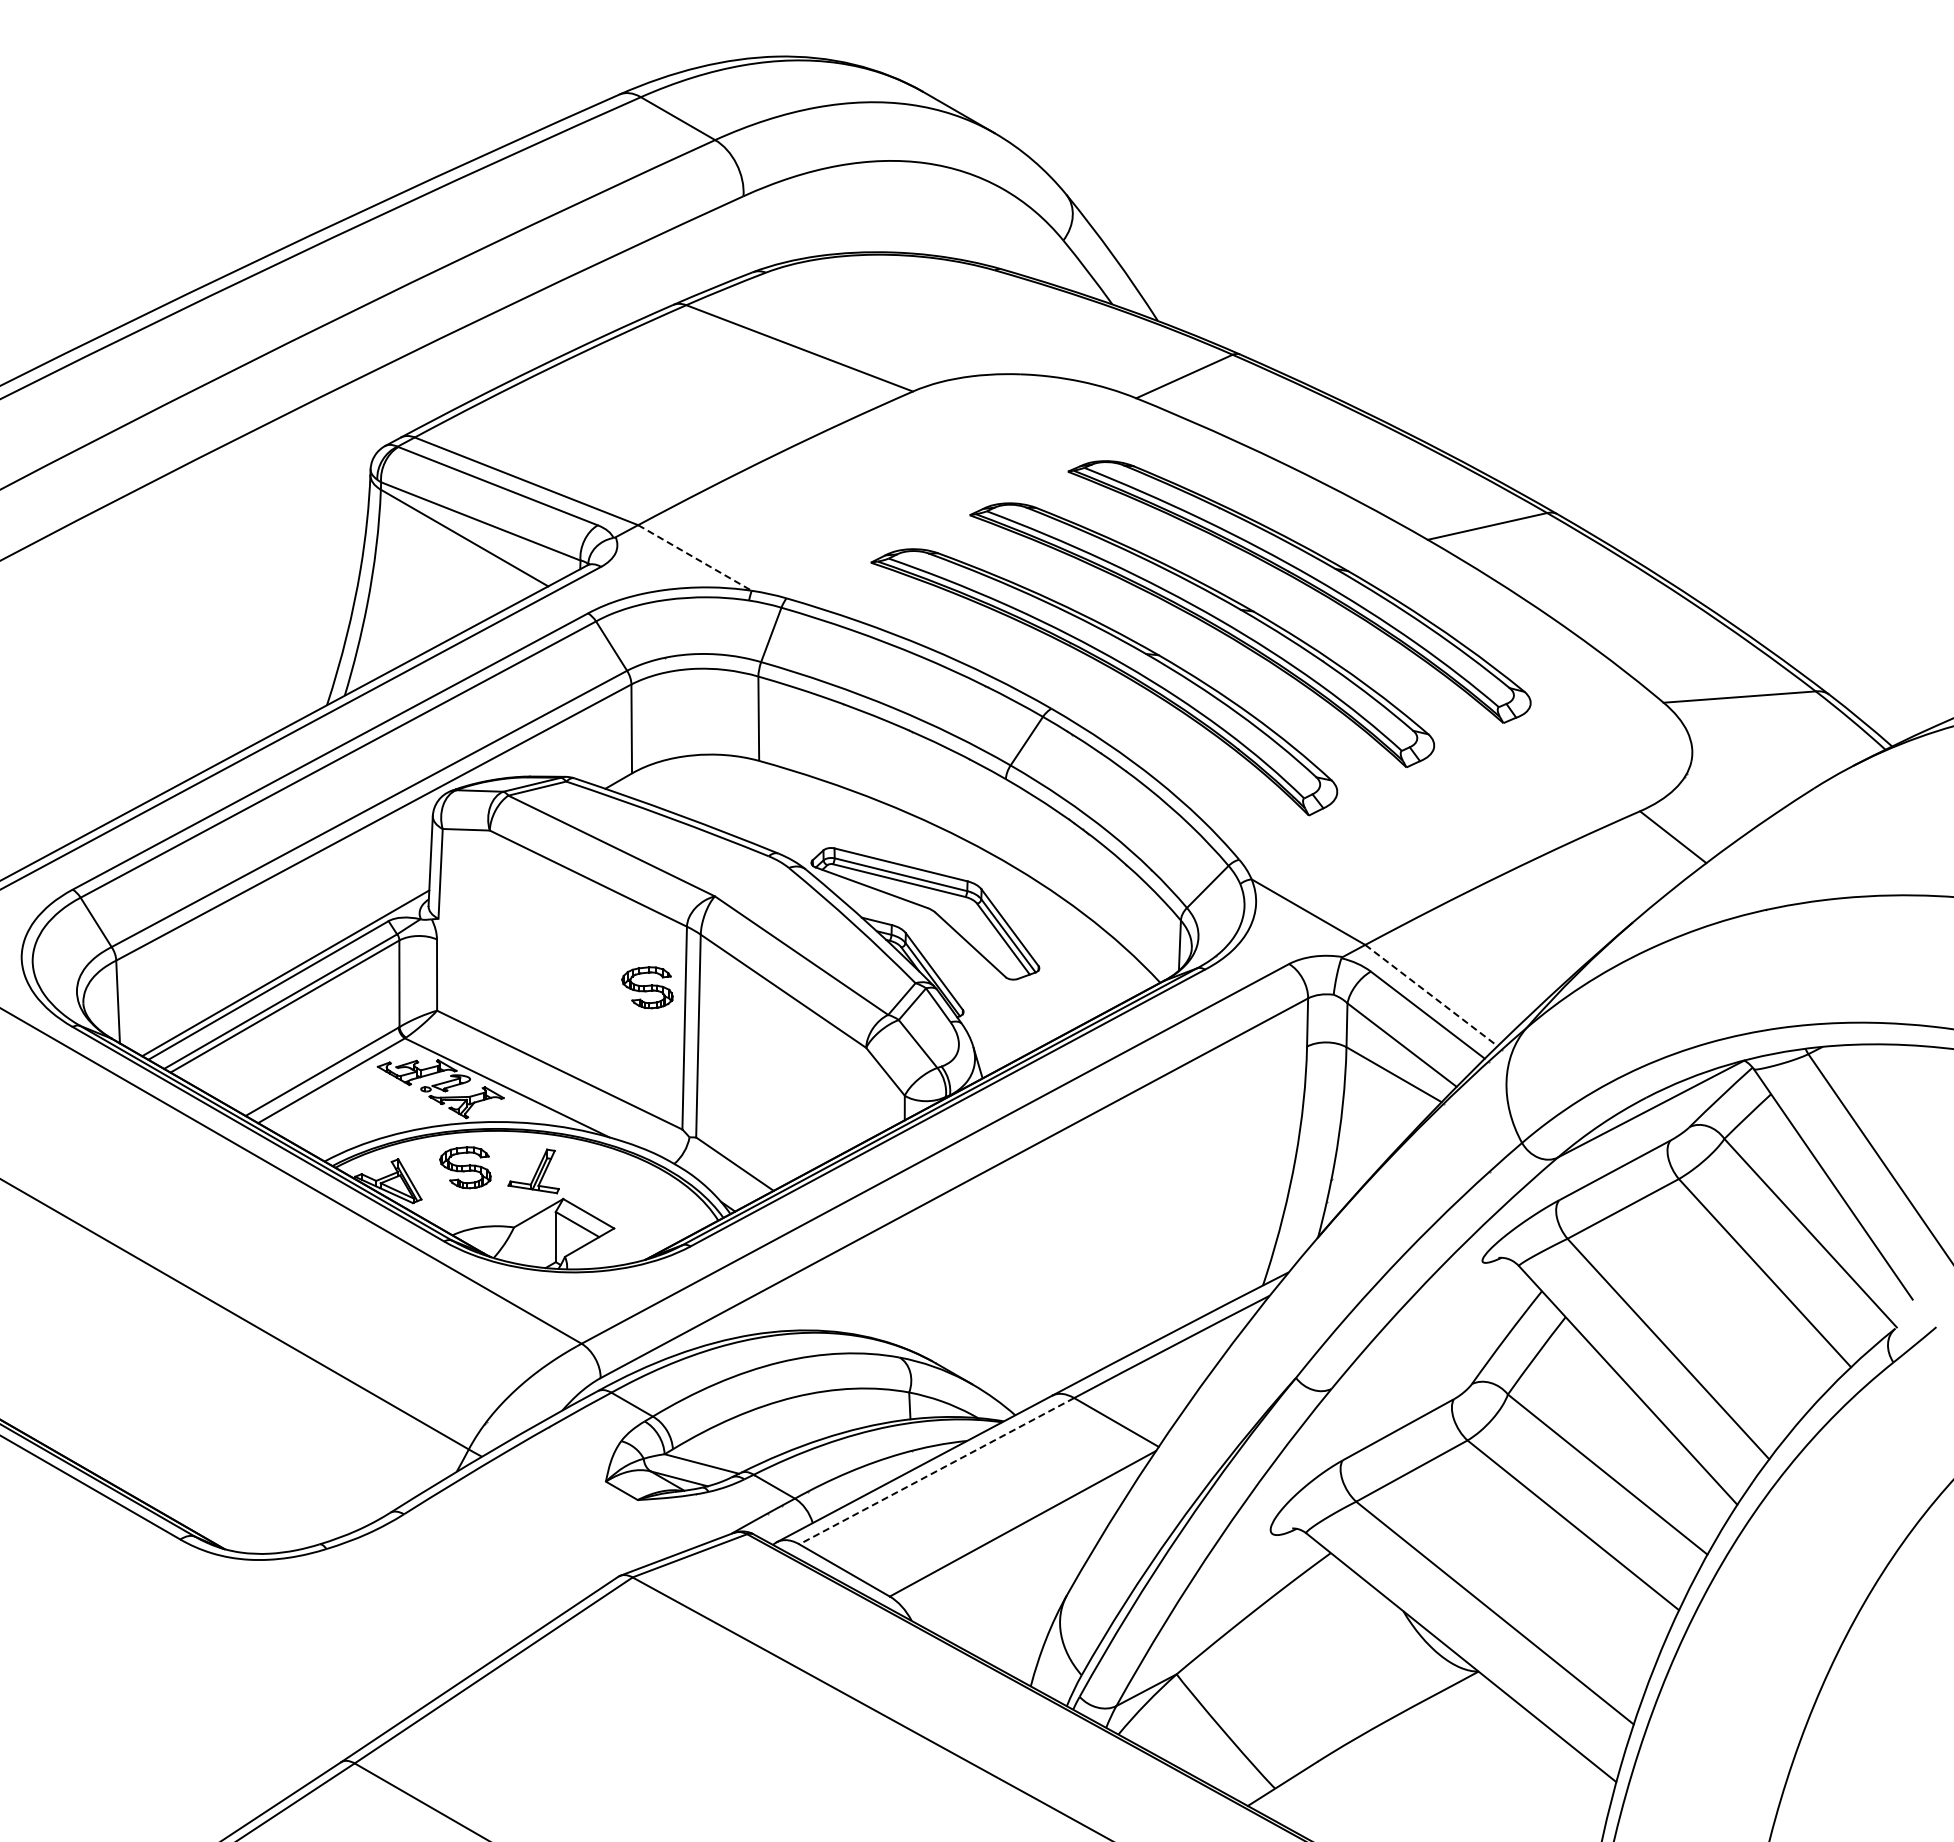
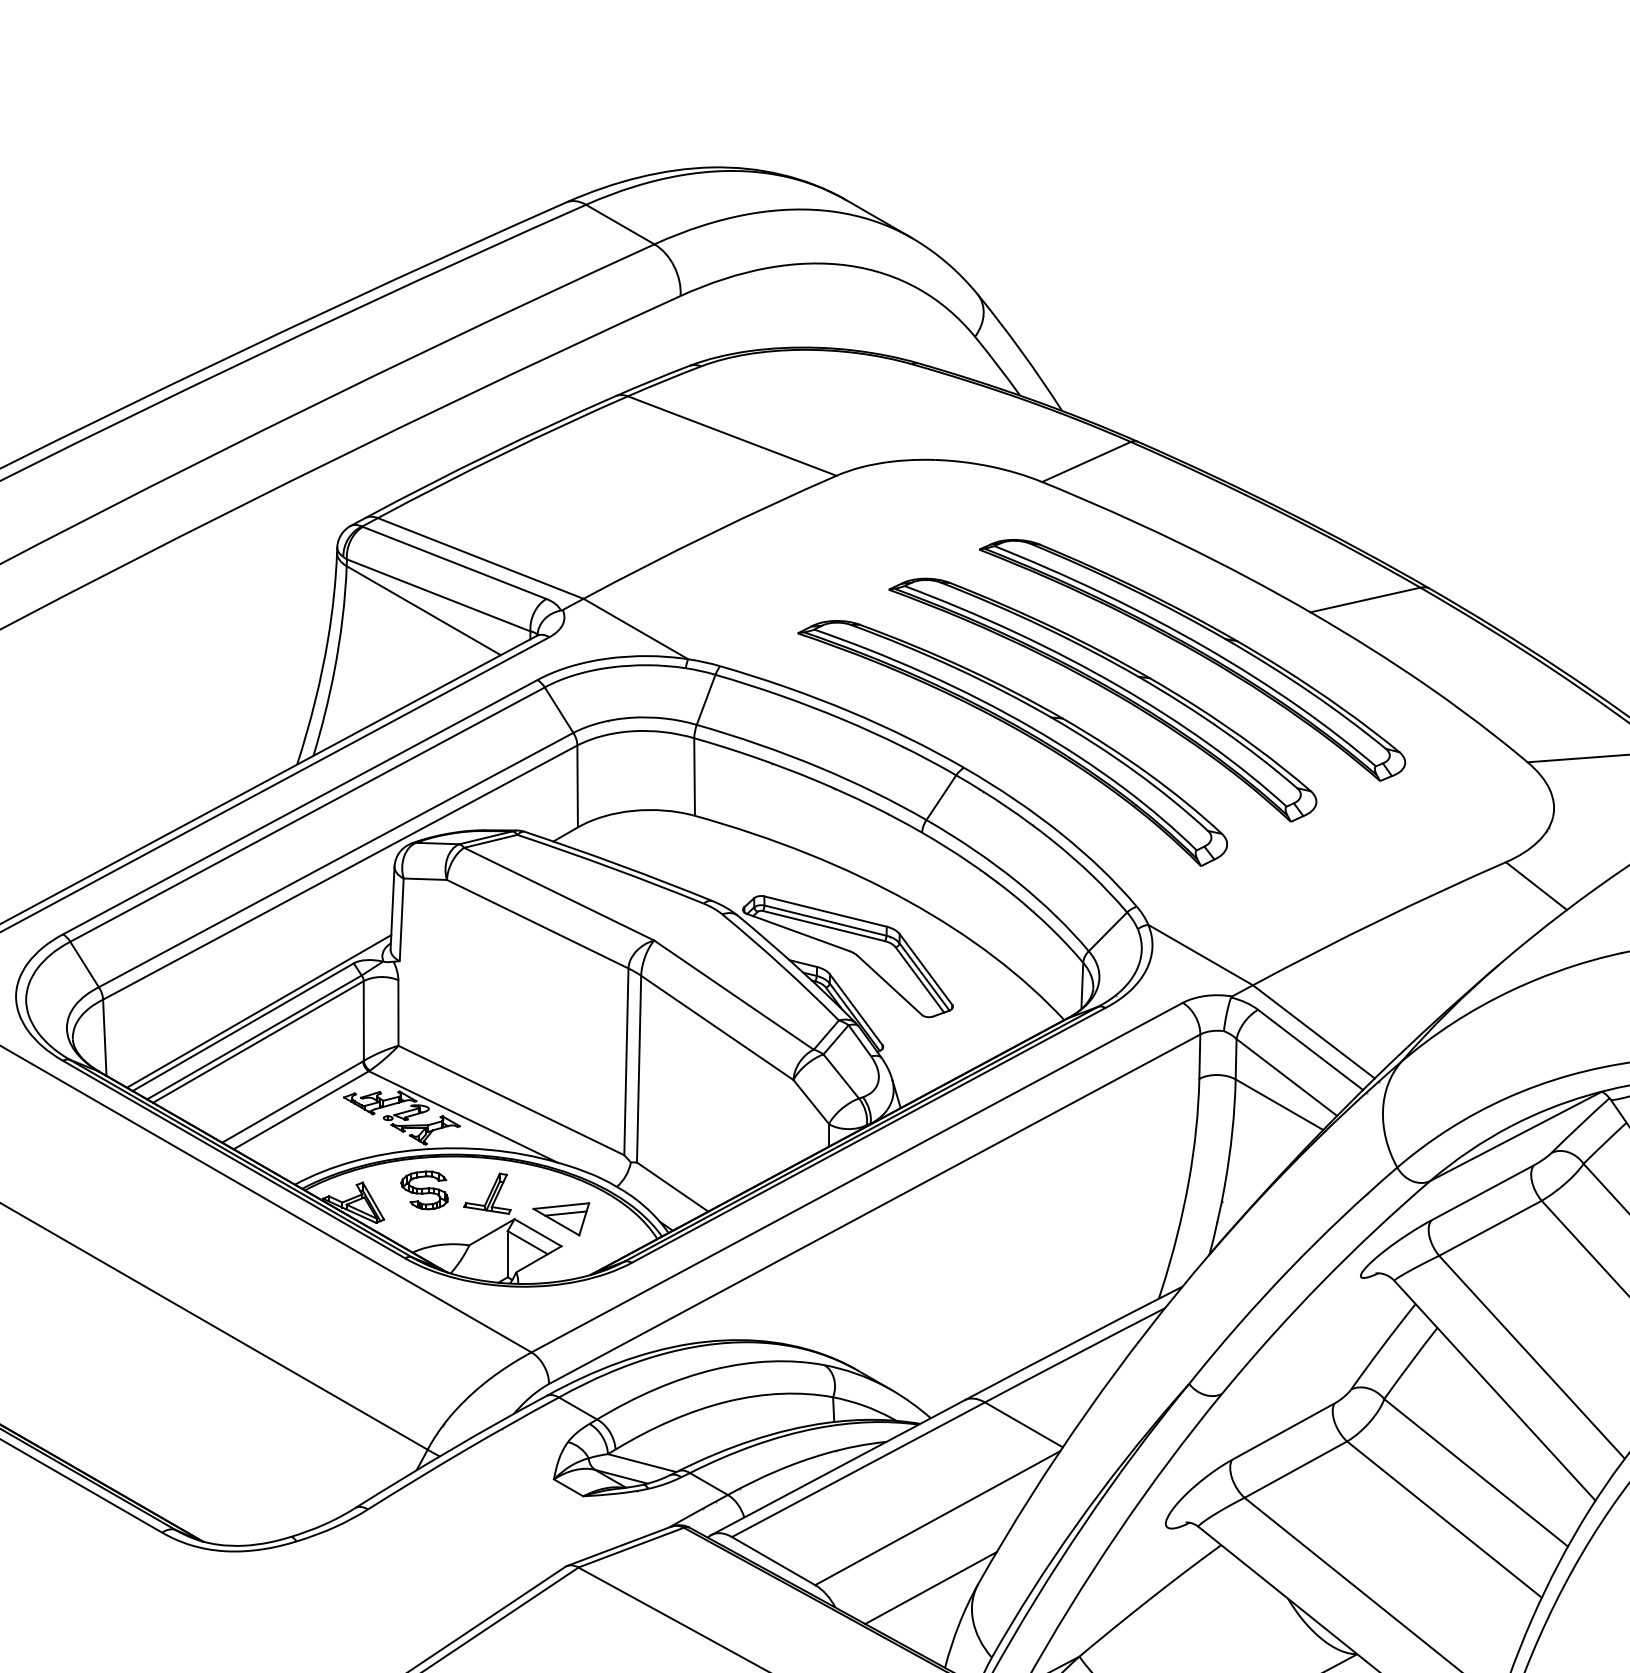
line: (695, 557) -> (636, 628), dashed -> solid
part: (647, 987) -> (592, 1024), removed
line: (1431, 995) -> (1313, 1031), dashed -> solid
part: (613, 1198) -> (560, 1218), added
line: (936, 1471) -> (858, 1470), dashed -> solid
line: (1015, 1599) -> (930, 1587), added

